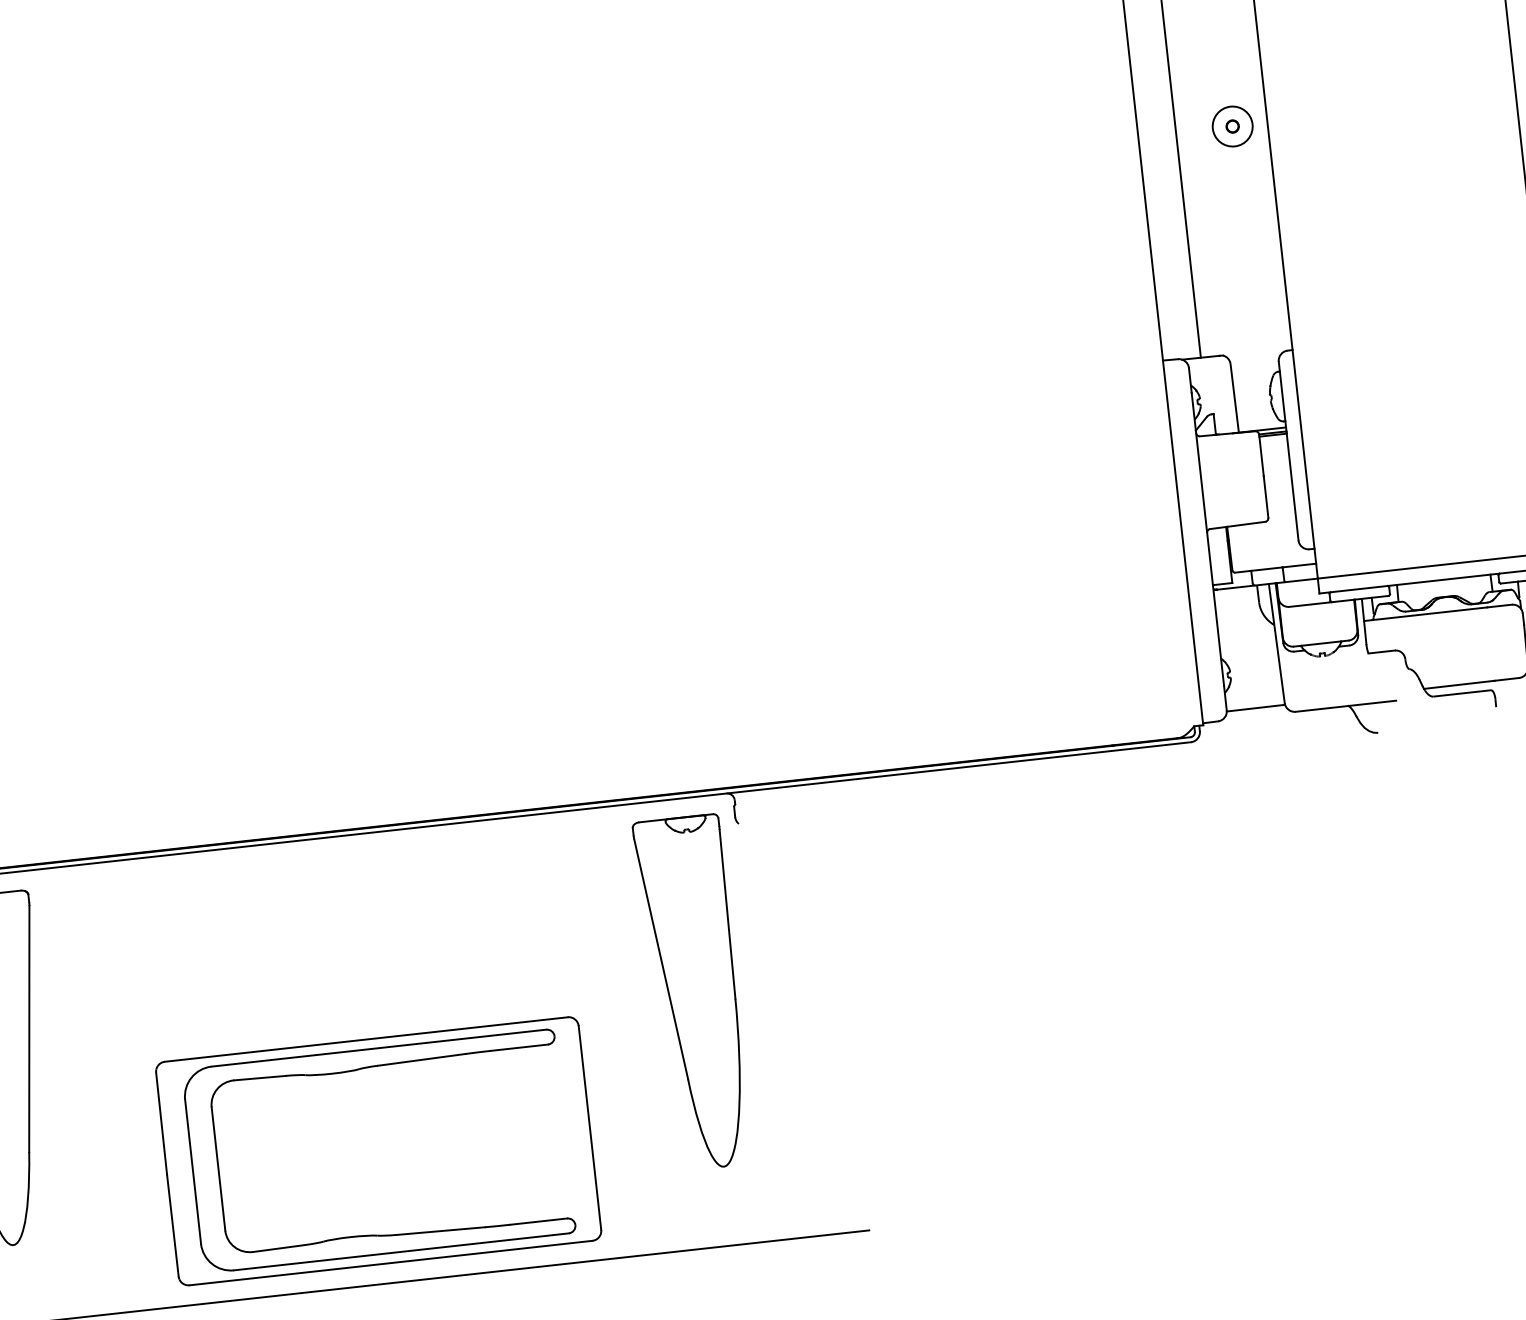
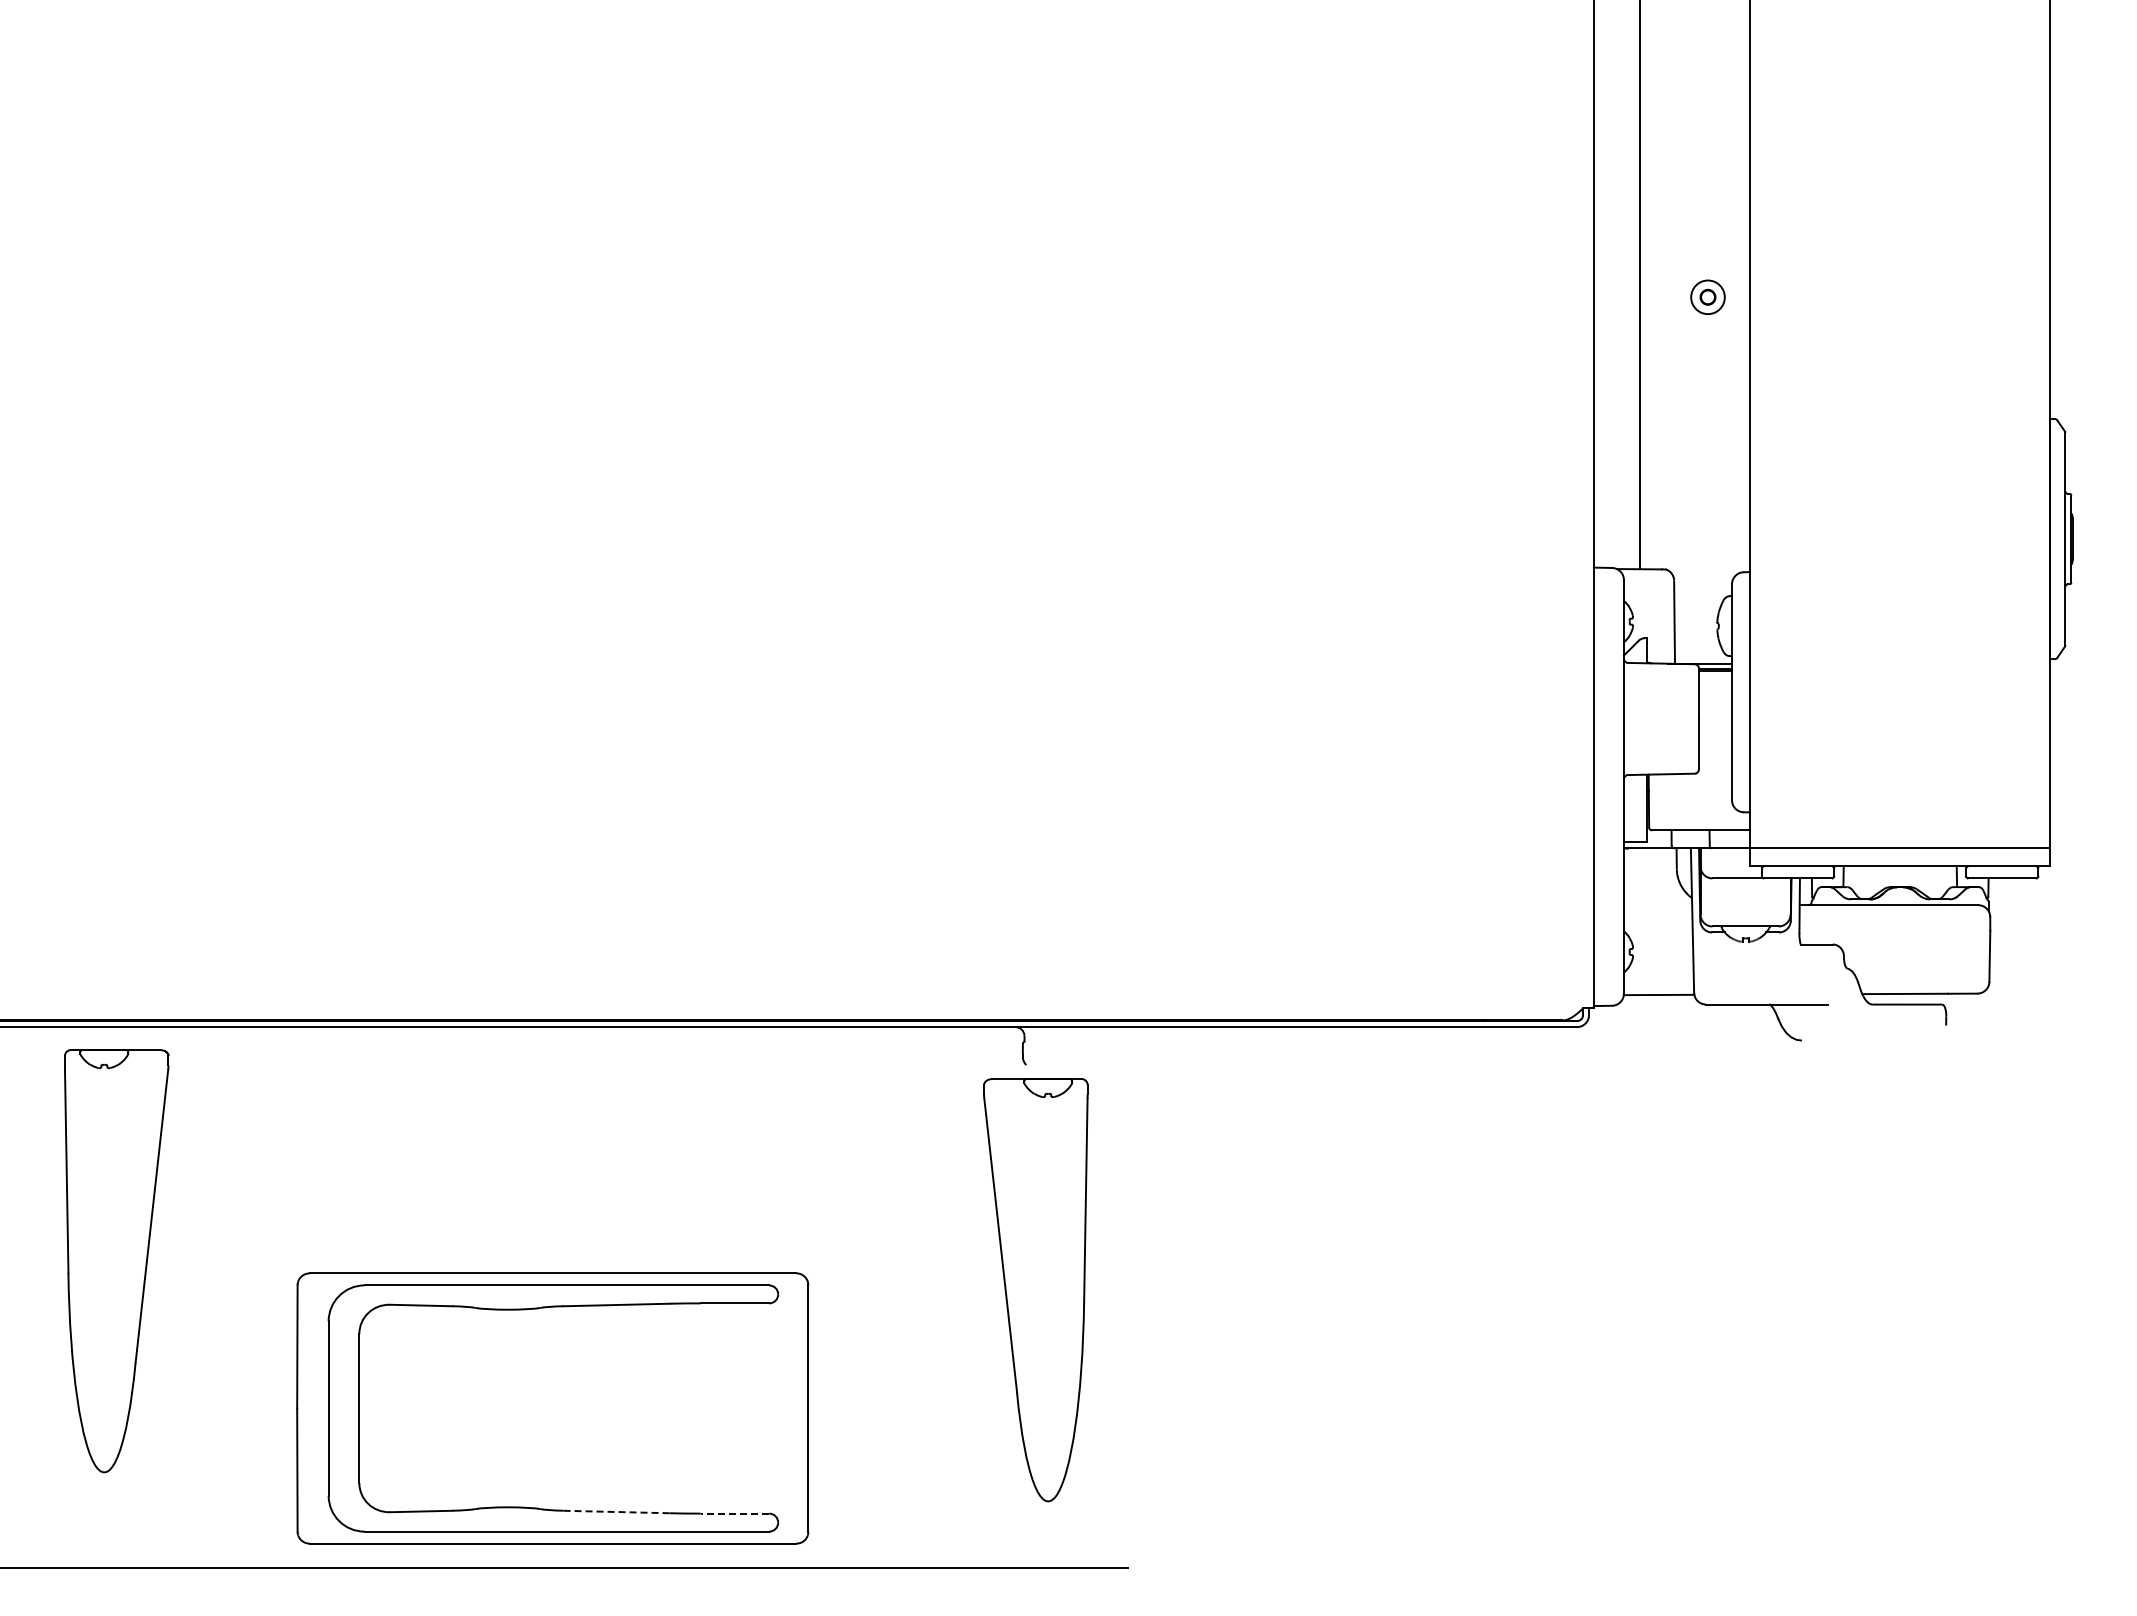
circle: (1232, 126) -> (1707, 297), size x0.7
part: (694, 993) -> (1035, 1290), moved
line: (538, 1221) -> (734, 1513), solid -> dashed
line: (441, 1231) -> (617, 1512), solid -> dashed

